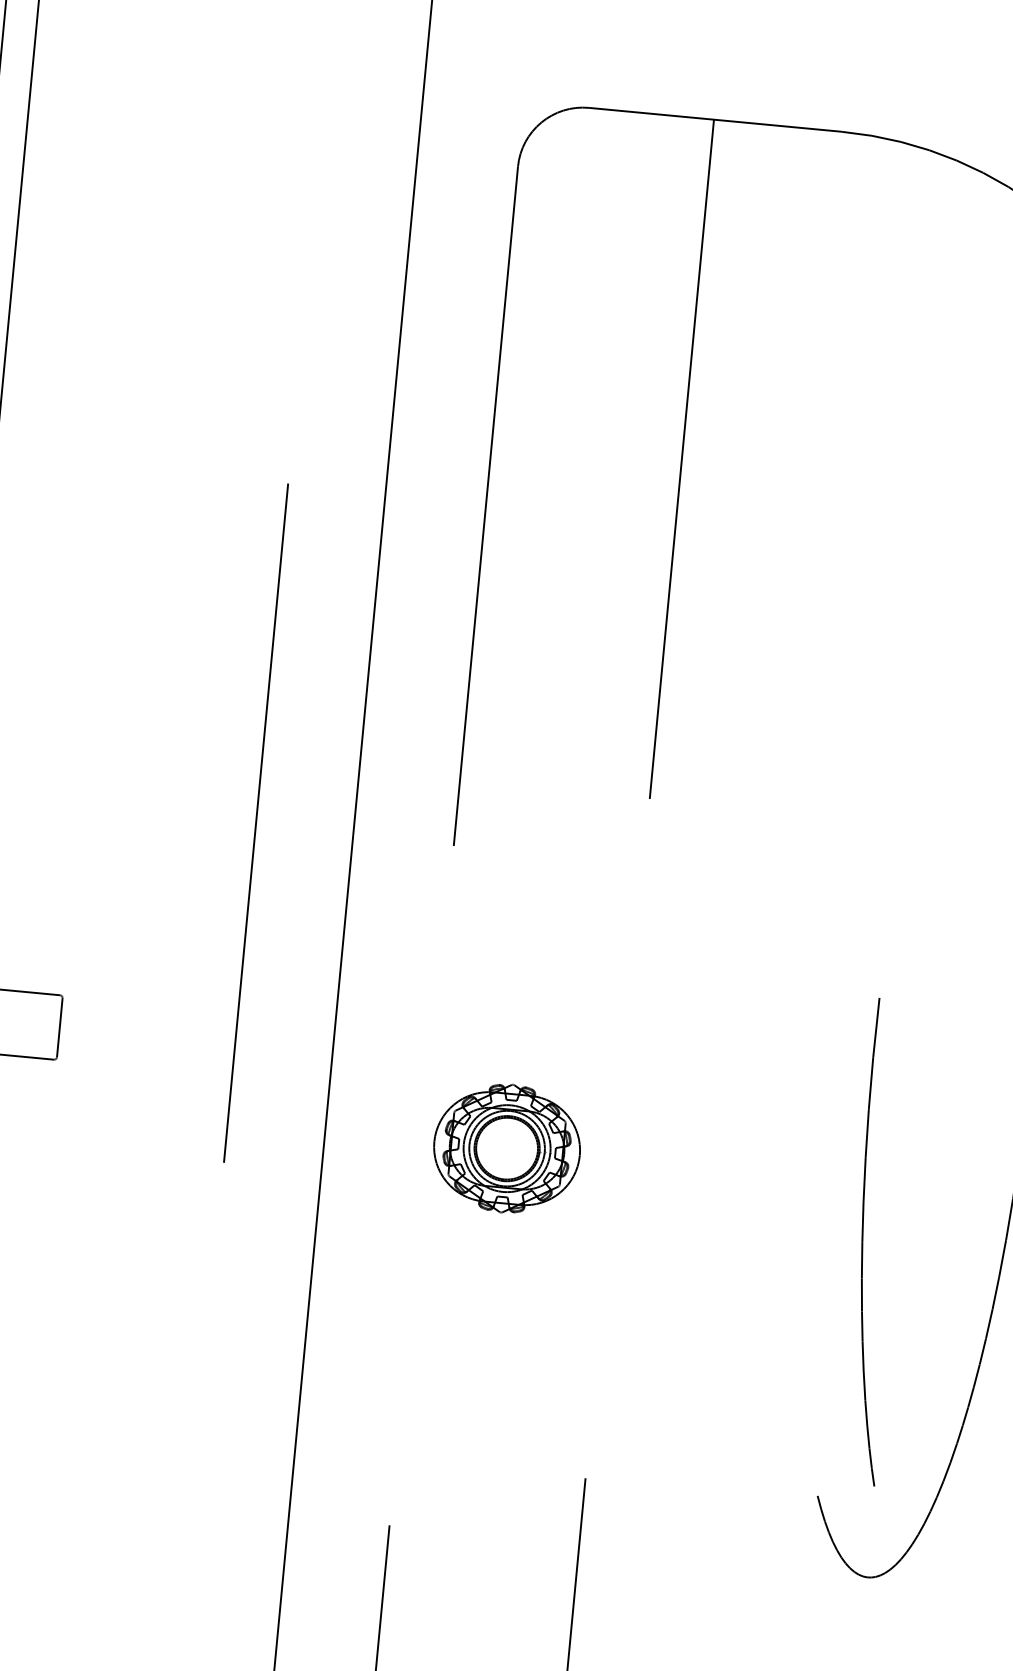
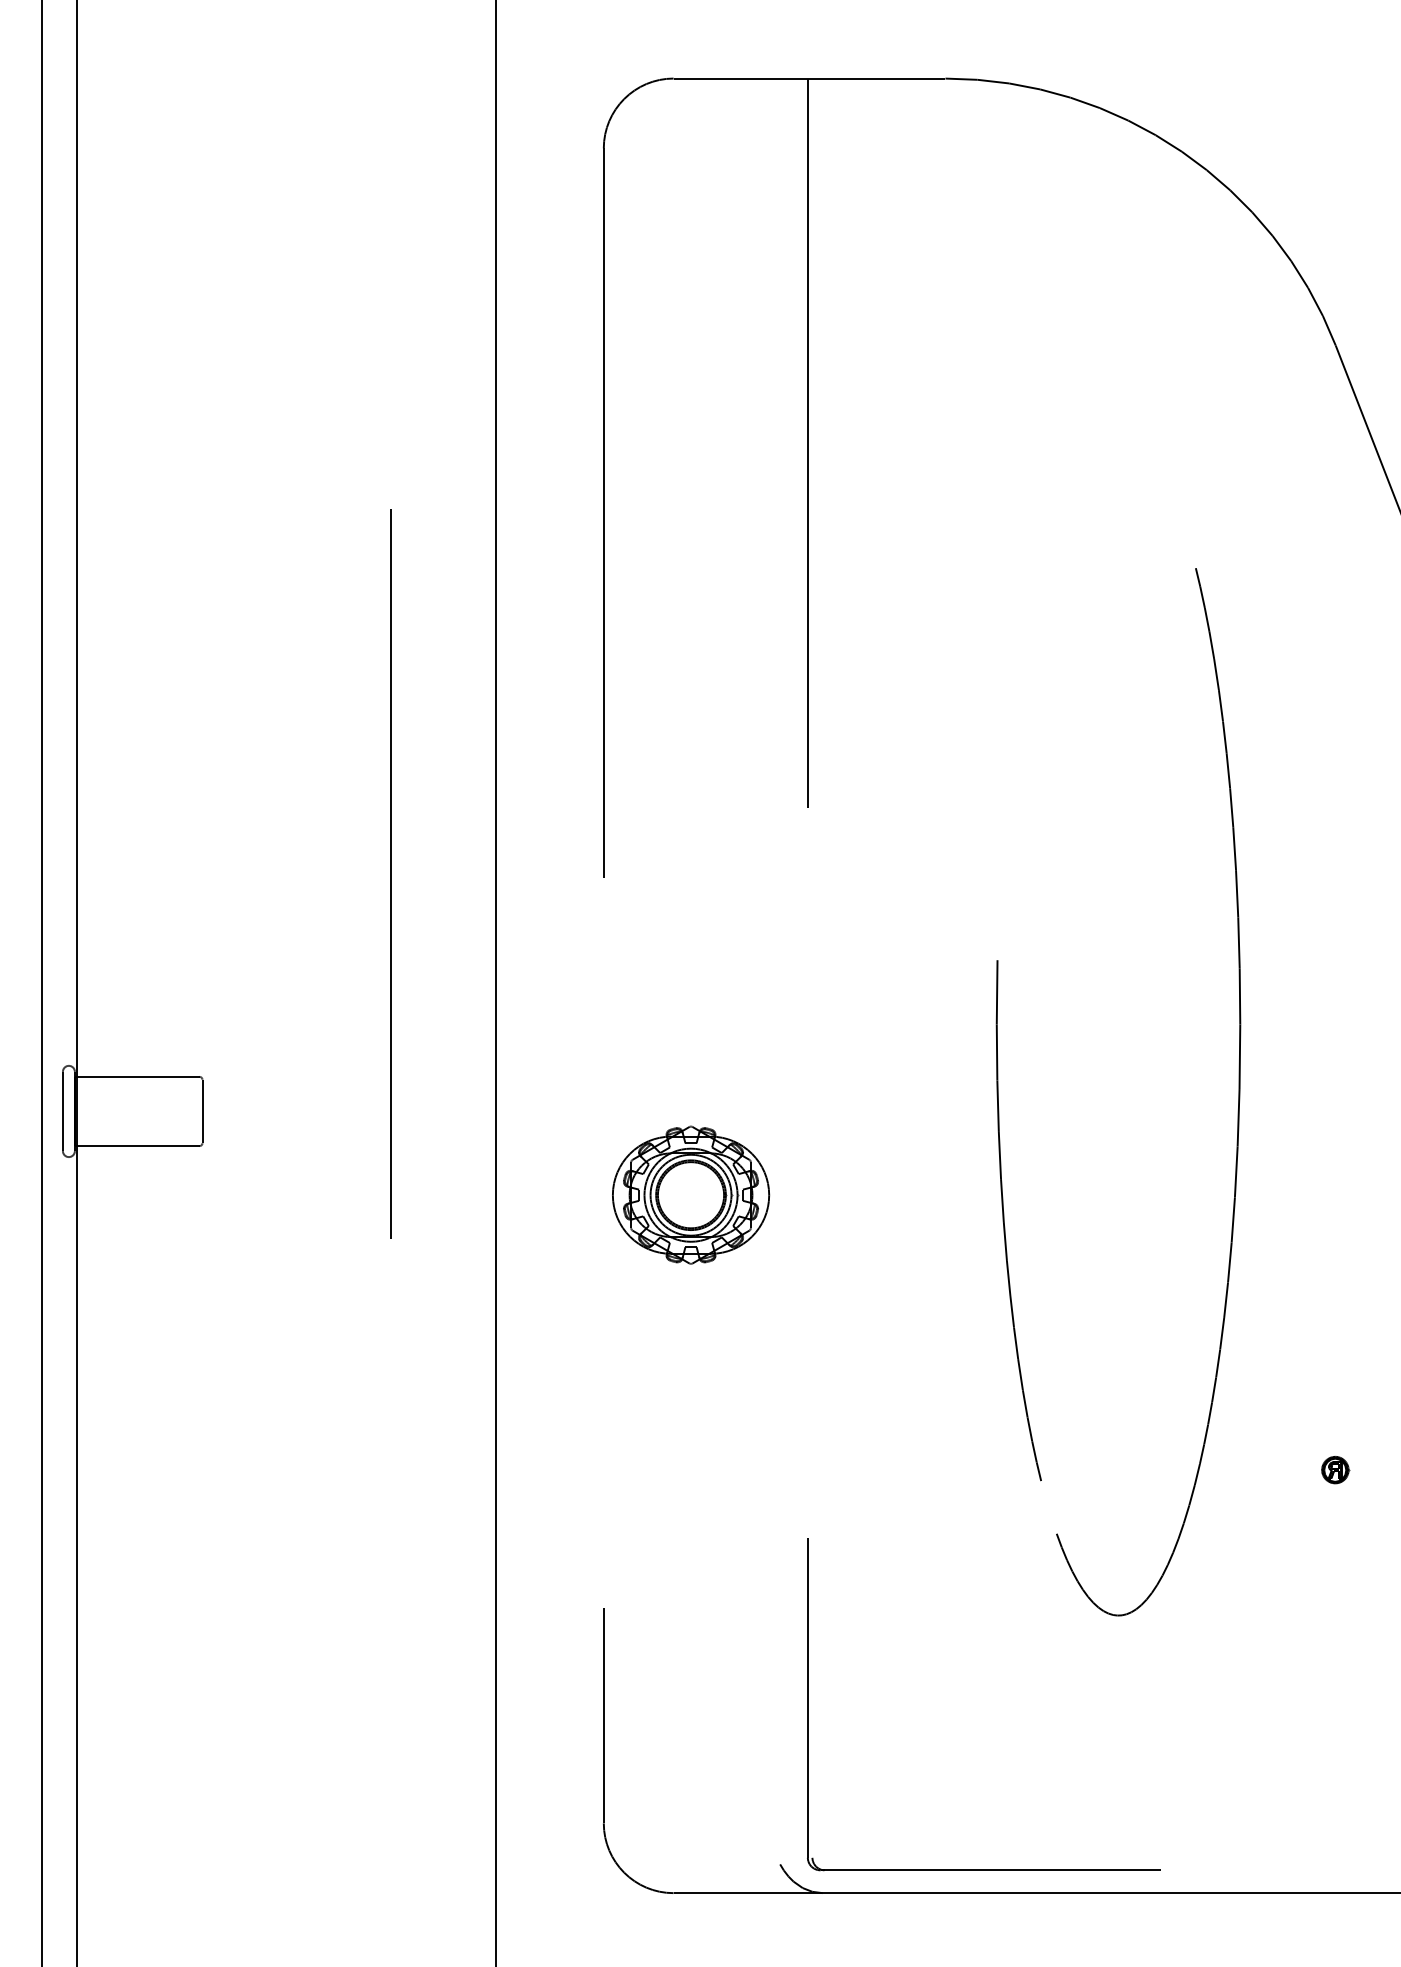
part: (863, 1240) -> (1004, 1220), moved

